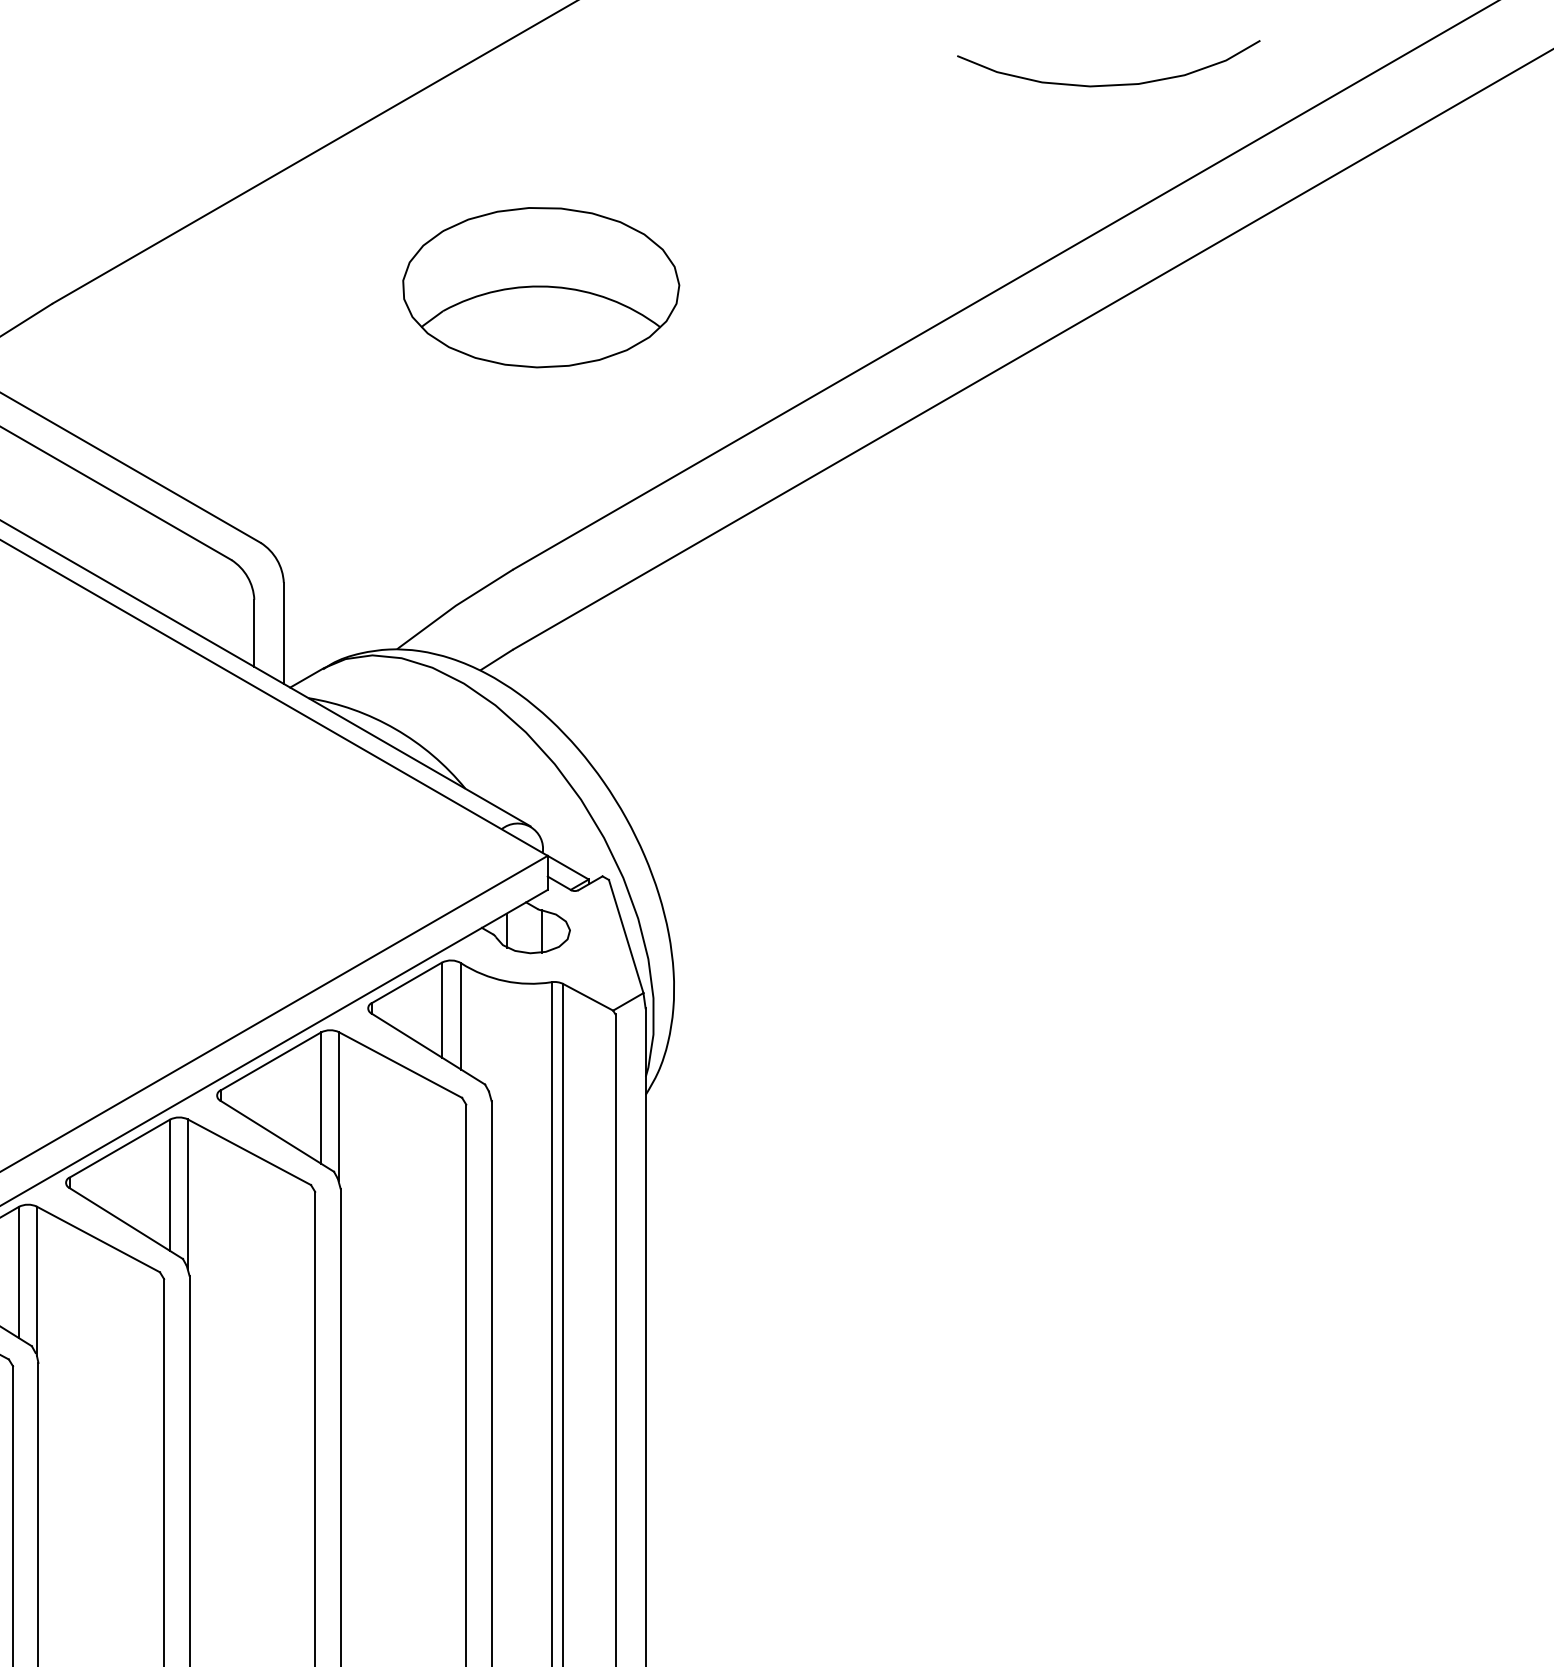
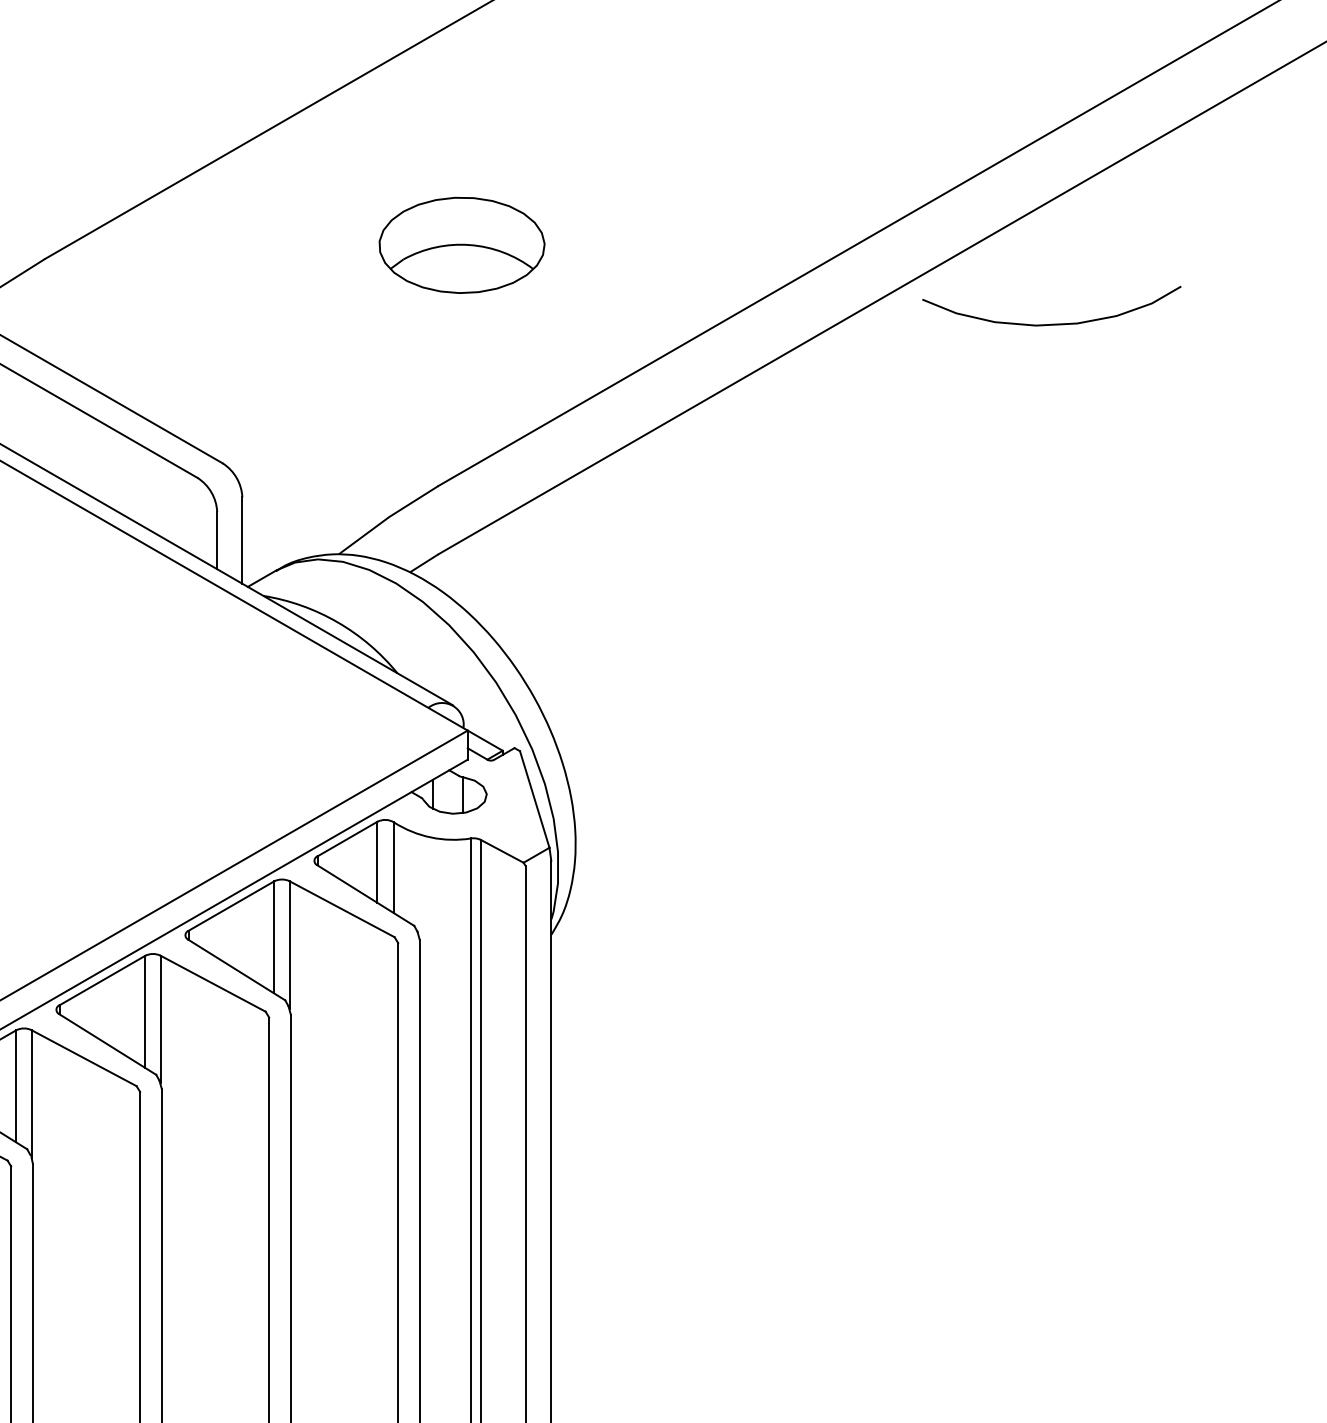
curve: (1108, 83) -> (1051, 323), moved
part: (540, 287) -> (461, 245), size x0.7

